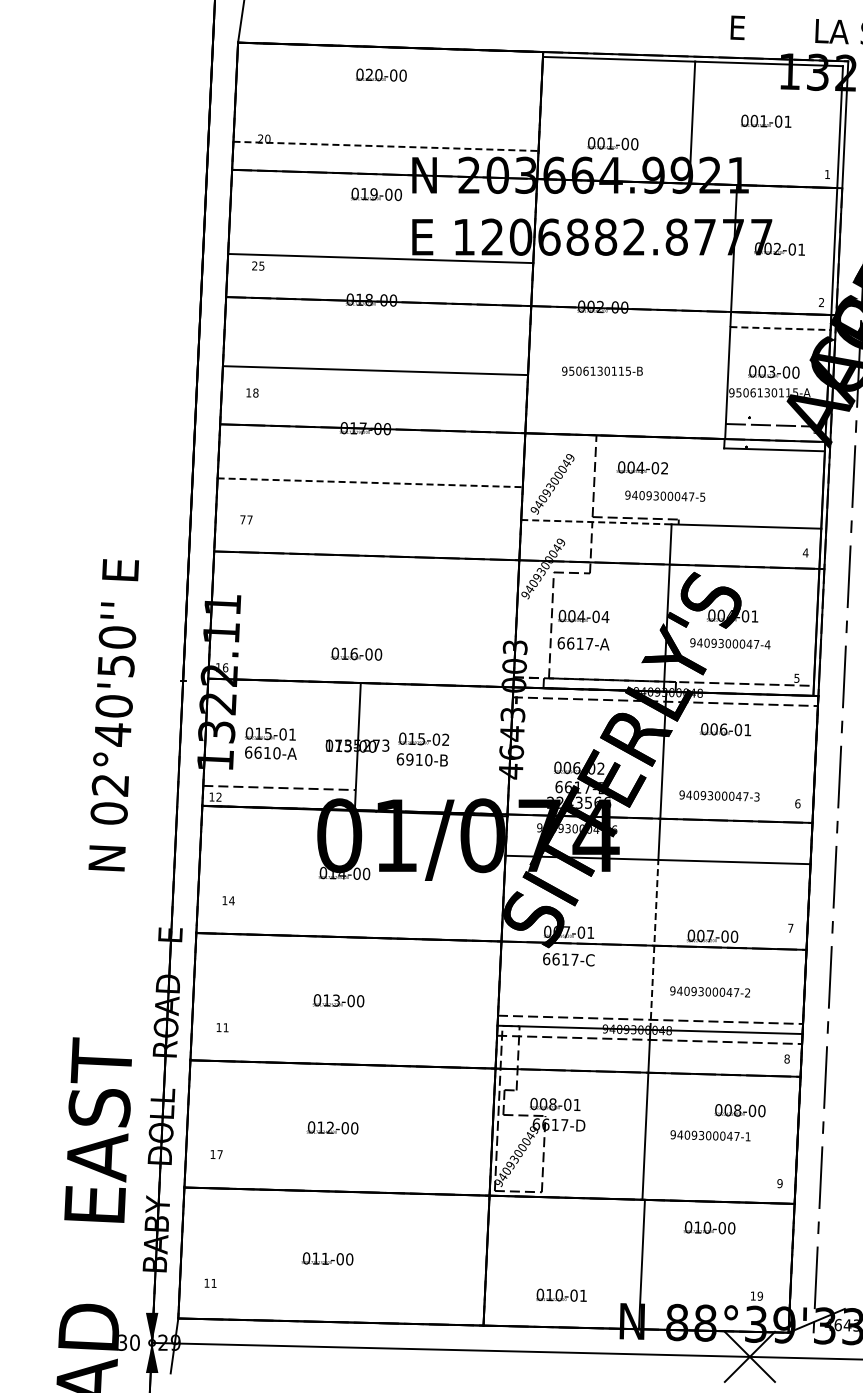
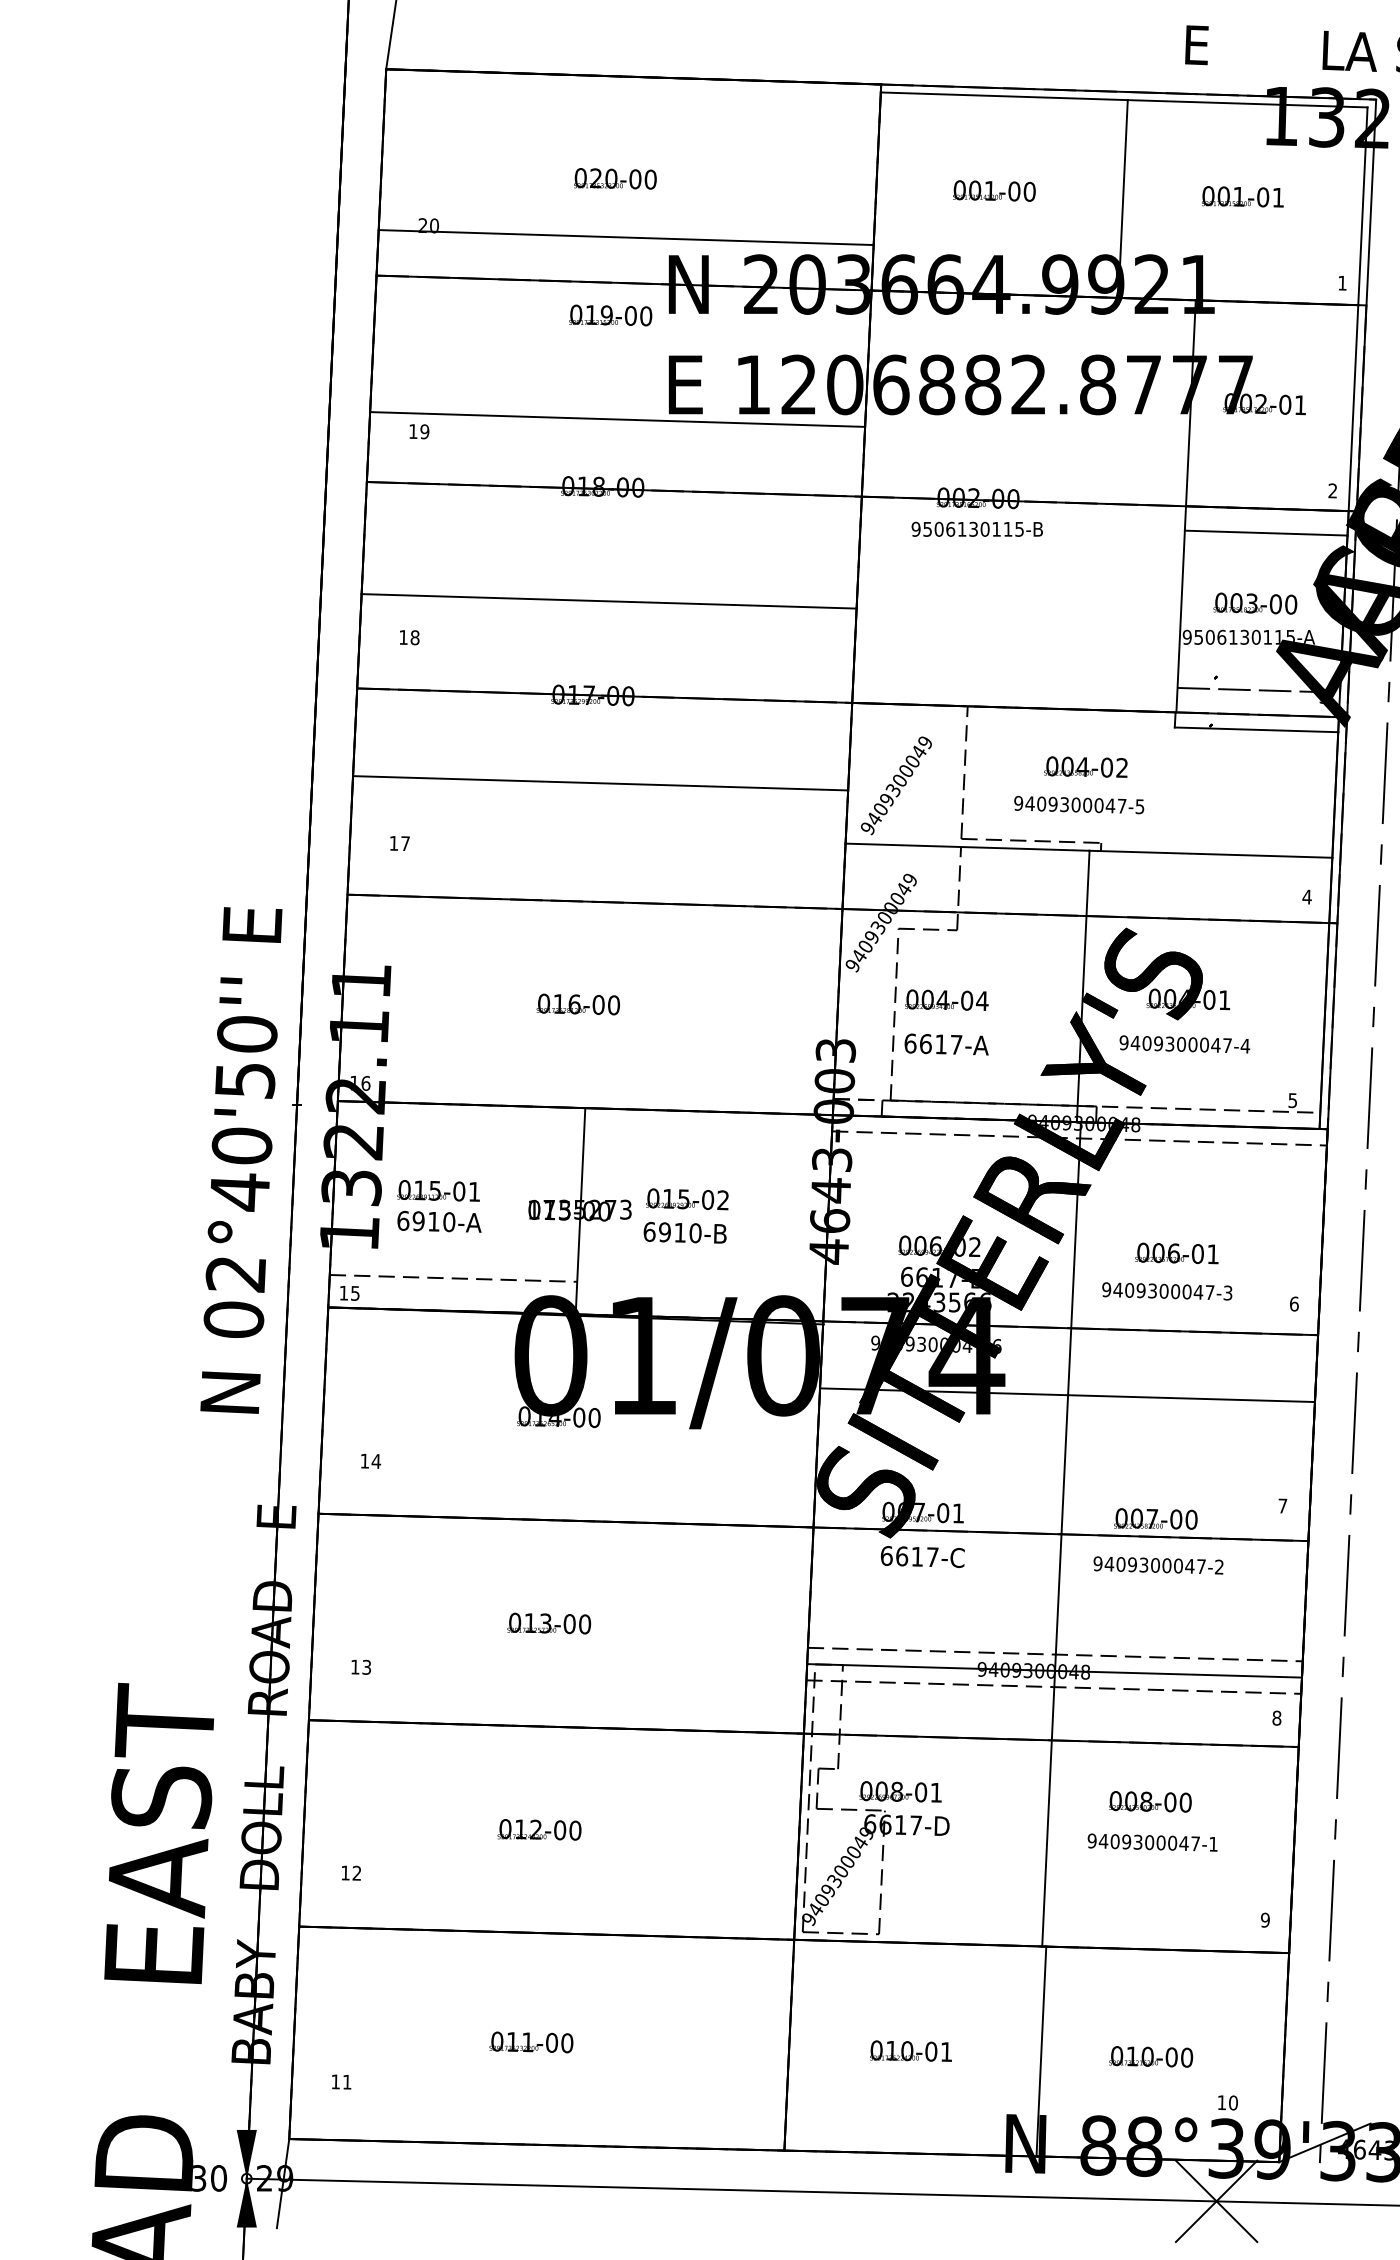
text: (381, 74) -> (615, 177), moved
text: (612, 143) -> (993, 190), moved
line: (386, 146) -> (626, 237), dashed -> solid
text: (258, 265) -> (419, 430), 25 -> 19
line: (781, 328) -> (1267, 532), dashed -> solid
text: (602, 370) -> (977, 528), moved
text: (641, 467) -> (1084, 766), moved
line: (370, 482) -> (601, 782), dashed -> solid
text: (242, 519) -> (393, 842), 77 -> 17
line: (596, 522) -> (967, 847), dashed -> solid
text: (356, 653) -> (578, 1003), moved
text: (113, 715) -> (240, 1160), moved
text: (725, 729) -> (1176, 1253), moved
text: (257, 752) -> (417, 1220), 6610-A -> 6910-A
text: (218, 796) -> (354, 1292), 12 -> 15
line: (654, 944) -> (1061, 1532), dashed -> solid
text: (709, 991) -> (1157, 1564), moved
text: (225, 1027) -> (365, 1666), 11 -> 13
text: (739, 1110) -> (1149, 1801), moved
text: (219, 1154) -> (356, 1873), 17 -> 12
text: (709, 1227) -> (1150, 2056), moved
text: (561, 1294) -> (910, 2049), moved
text: (759, 1296) -> (1232, 2103), 19 -> 10

